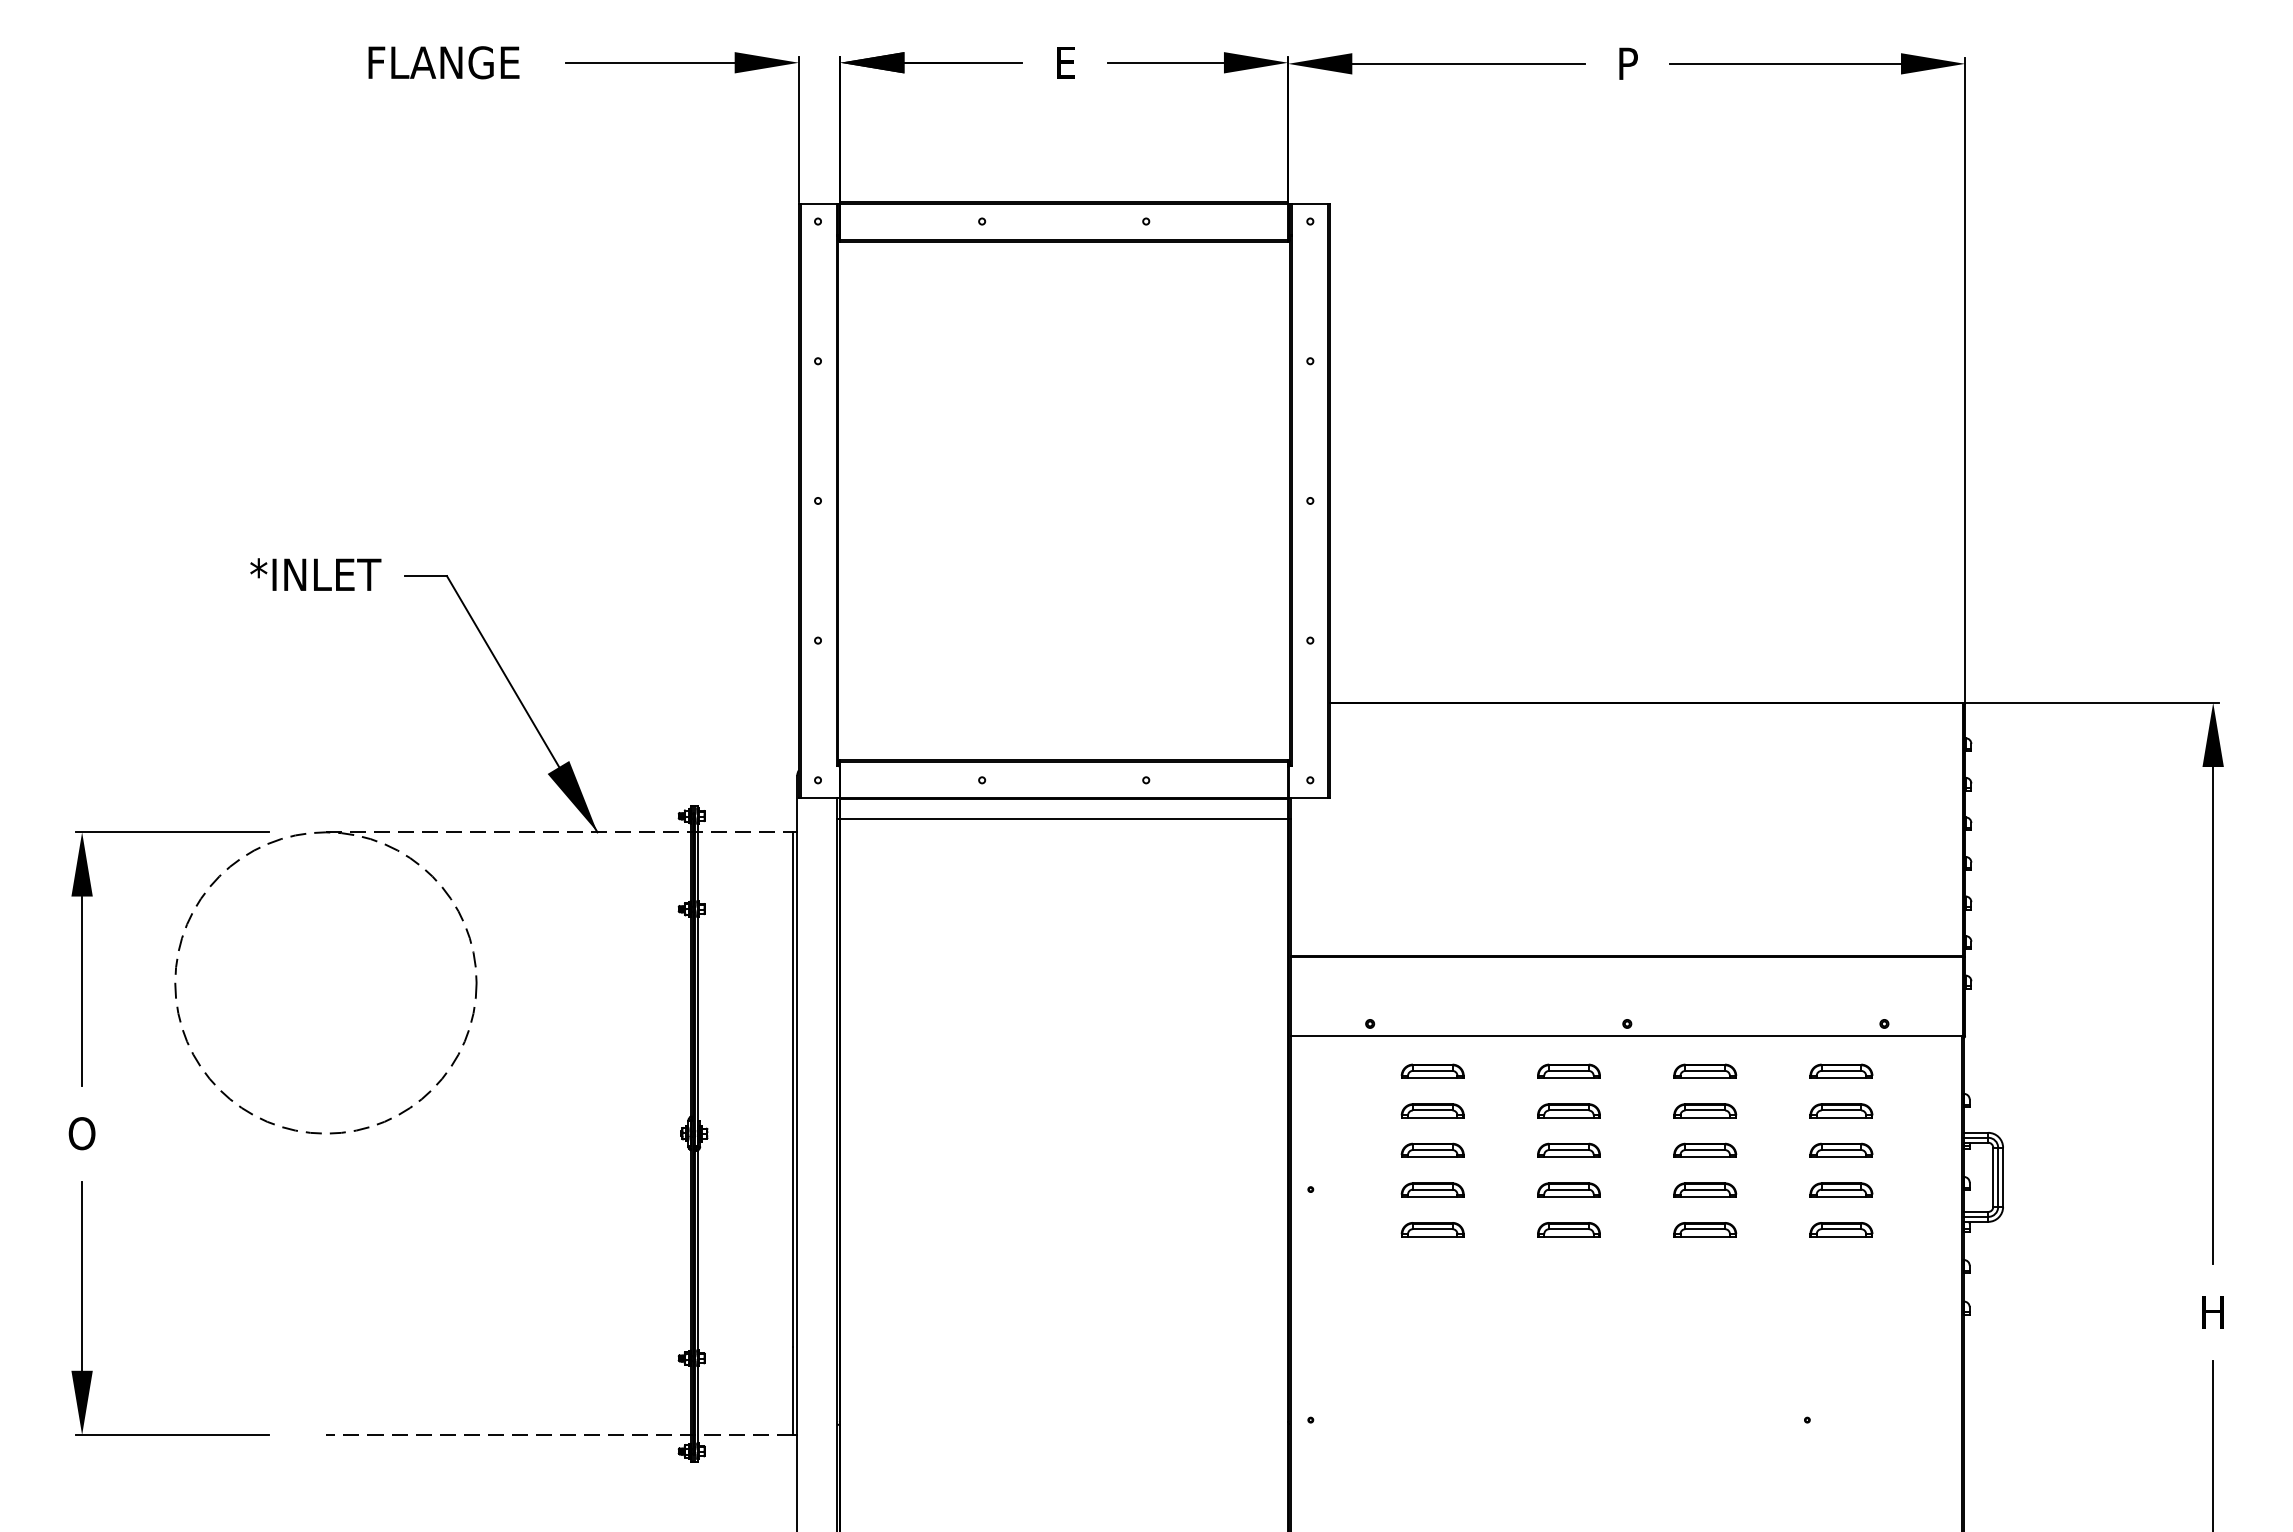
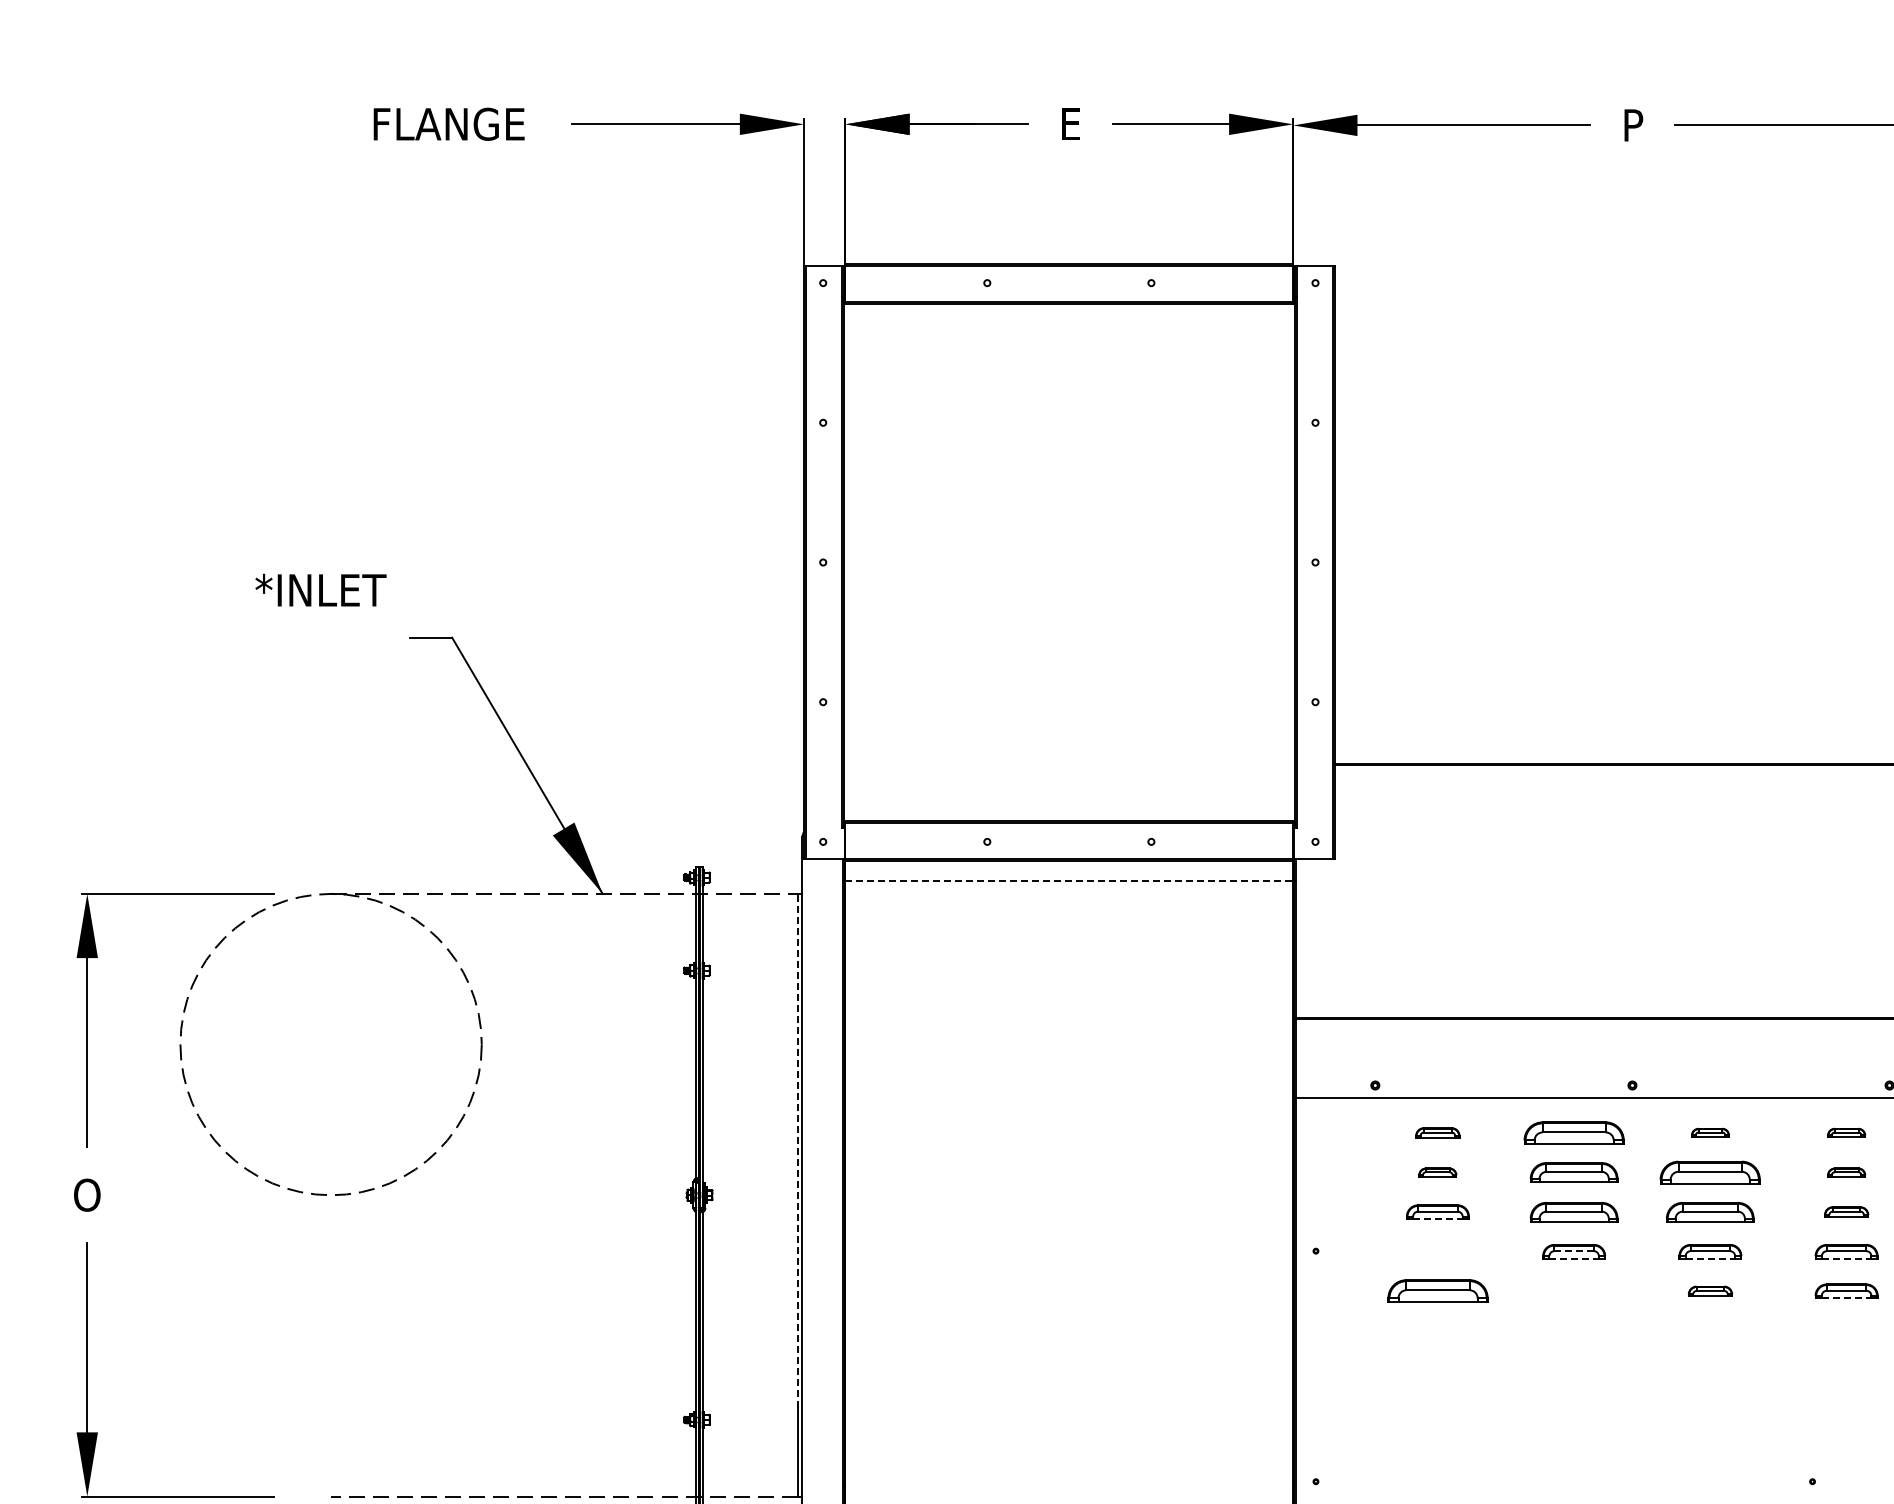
text: (315, 574) -> (320, 590), moved
line: (1064, 818) -> (1069, 880), solid -> dashed
part: (1432, 1070) -> (1437, 1132), size x0.7
part: (1568, 1070) -> (1573, 1132), size x1.6
part: (1705, 1070) -> (1710, 1132), size x0.6
part: (1841, 1070) -> (1846, 1132), size x0.6
line: (792, 1089) -> (797, 1151), solid -> dashed
part: (1432, 1110) -> (1437, 1172), size x0.6
part: (1568, 1110) -> (1573, 1172), size x1.4
part: (1705, 1110) -> (1710, 1172), size x1.6
part: (1841, 1110) -> (1846, 1172), size x0.6
part: (1568, 1149) -> (1573, 1211), size x1.4
part: (1705, 1149) -> (1710, 1211), size x1.4
part: (1841, 1149) -> (1846, 1211), size x0.7
line: (1432, 1157) -> (1437, 1219), solid -> dashed
part: (1432, 1189) -> (1437, 1251), removed
line: (1568, 1189) -> (1573, 1251), solid -> dashed
line: (1568, 1197) -> (1573, 1259), solid -> dashed
line: (1705, 1197) -> (1710, 1259), solid -> dashed
line: (1841, 1197) -> (1846, 1259), solid -> dashed
part: (1432, 1229) -> (1437, 1291), size x1.6
part: (1568, 1229) -> (1573, 1291), removed
part: (1705, 1229) -> (1710, 1291), size x0.7
line: (1841, 1236) -> (1846, 1298), solid -> dashed

